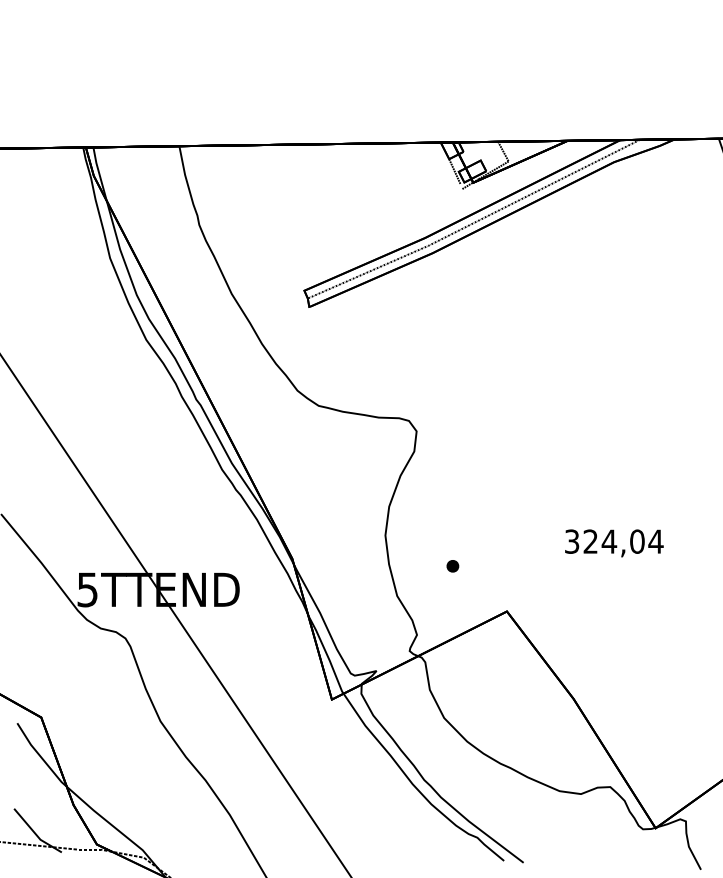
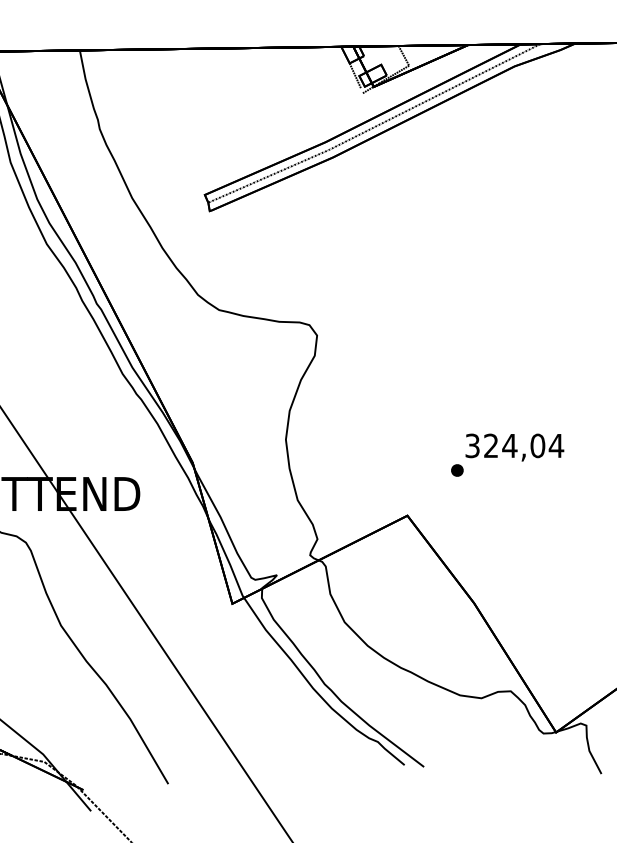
part: (452, 566) -> (456, 470), moved

